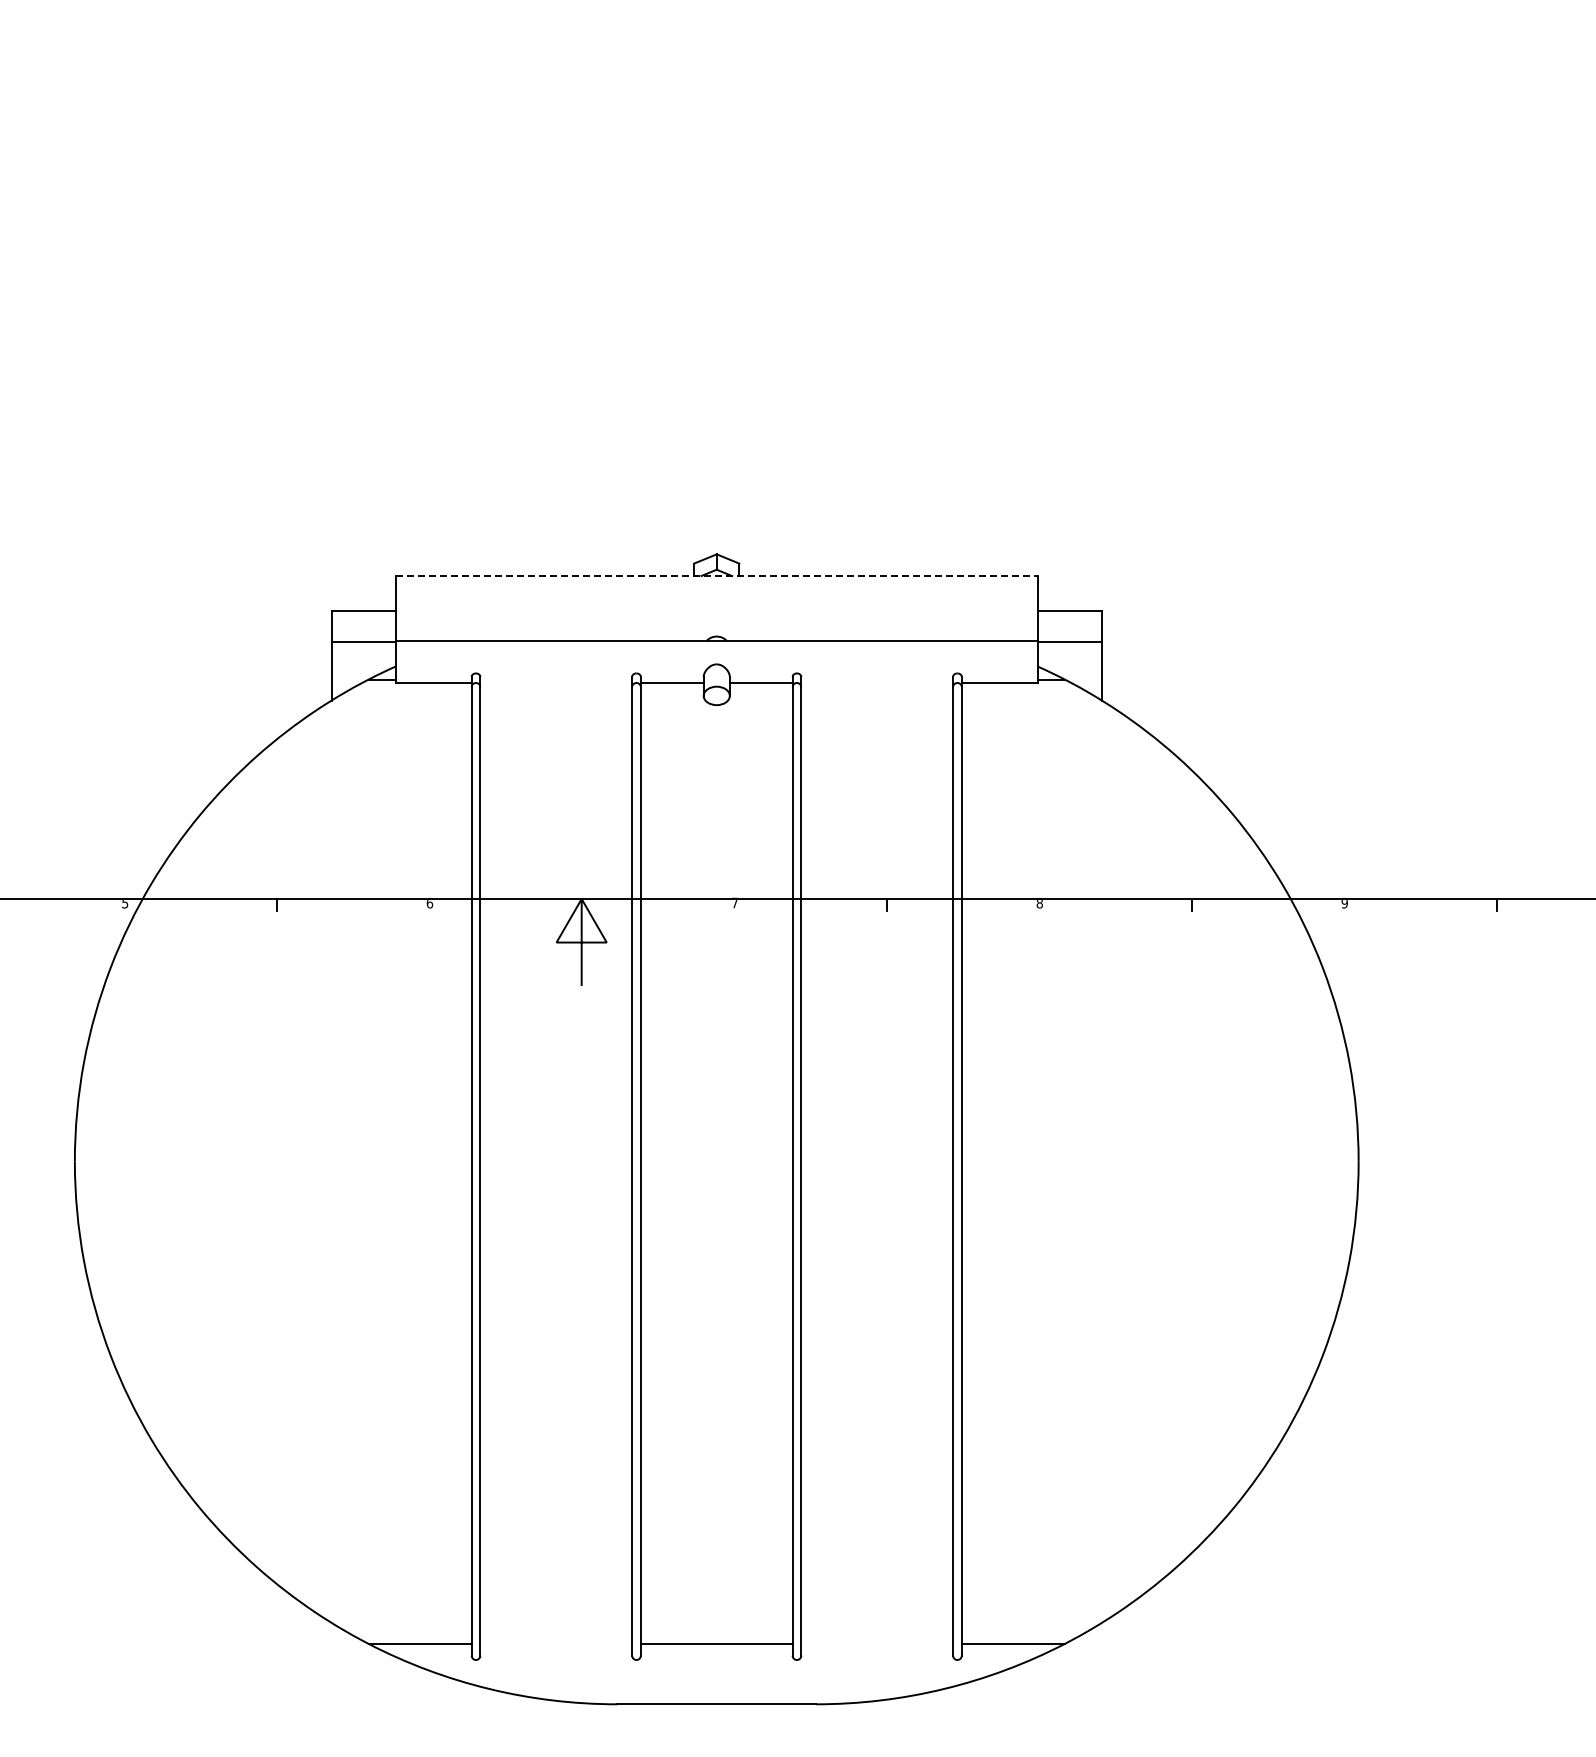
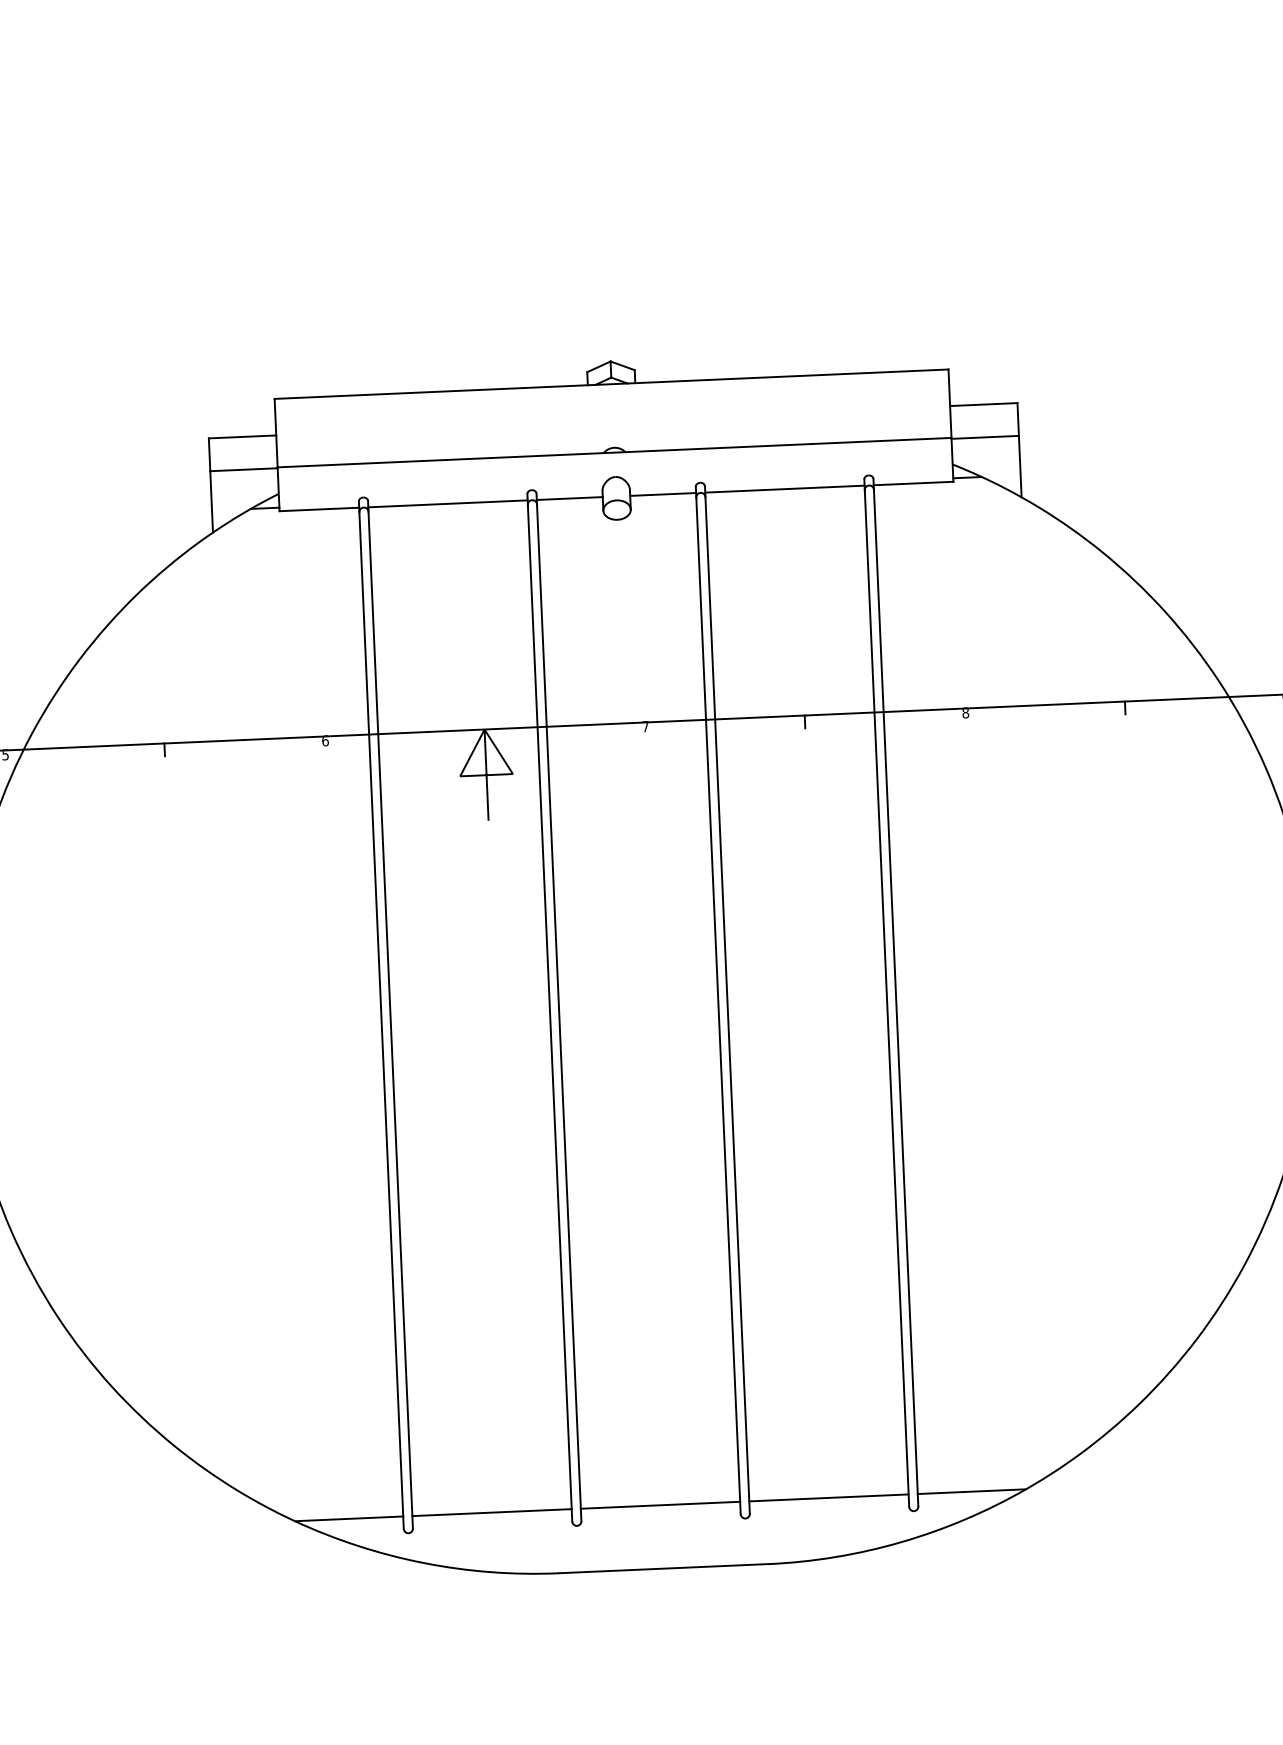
line: (716, 575) -> (611, 383), dashed -> solid
line: (556, 682) -> (448, 503), added
line: (877, 682) -> (785, 488), added
line: (556, 1643) -> (492, 1512), added
line: (877, 1643) -> (829, 1497), added

